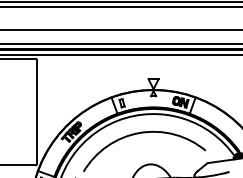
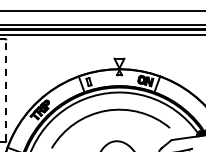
line: (36, 111) -> (6, 90), solid -> dashed

